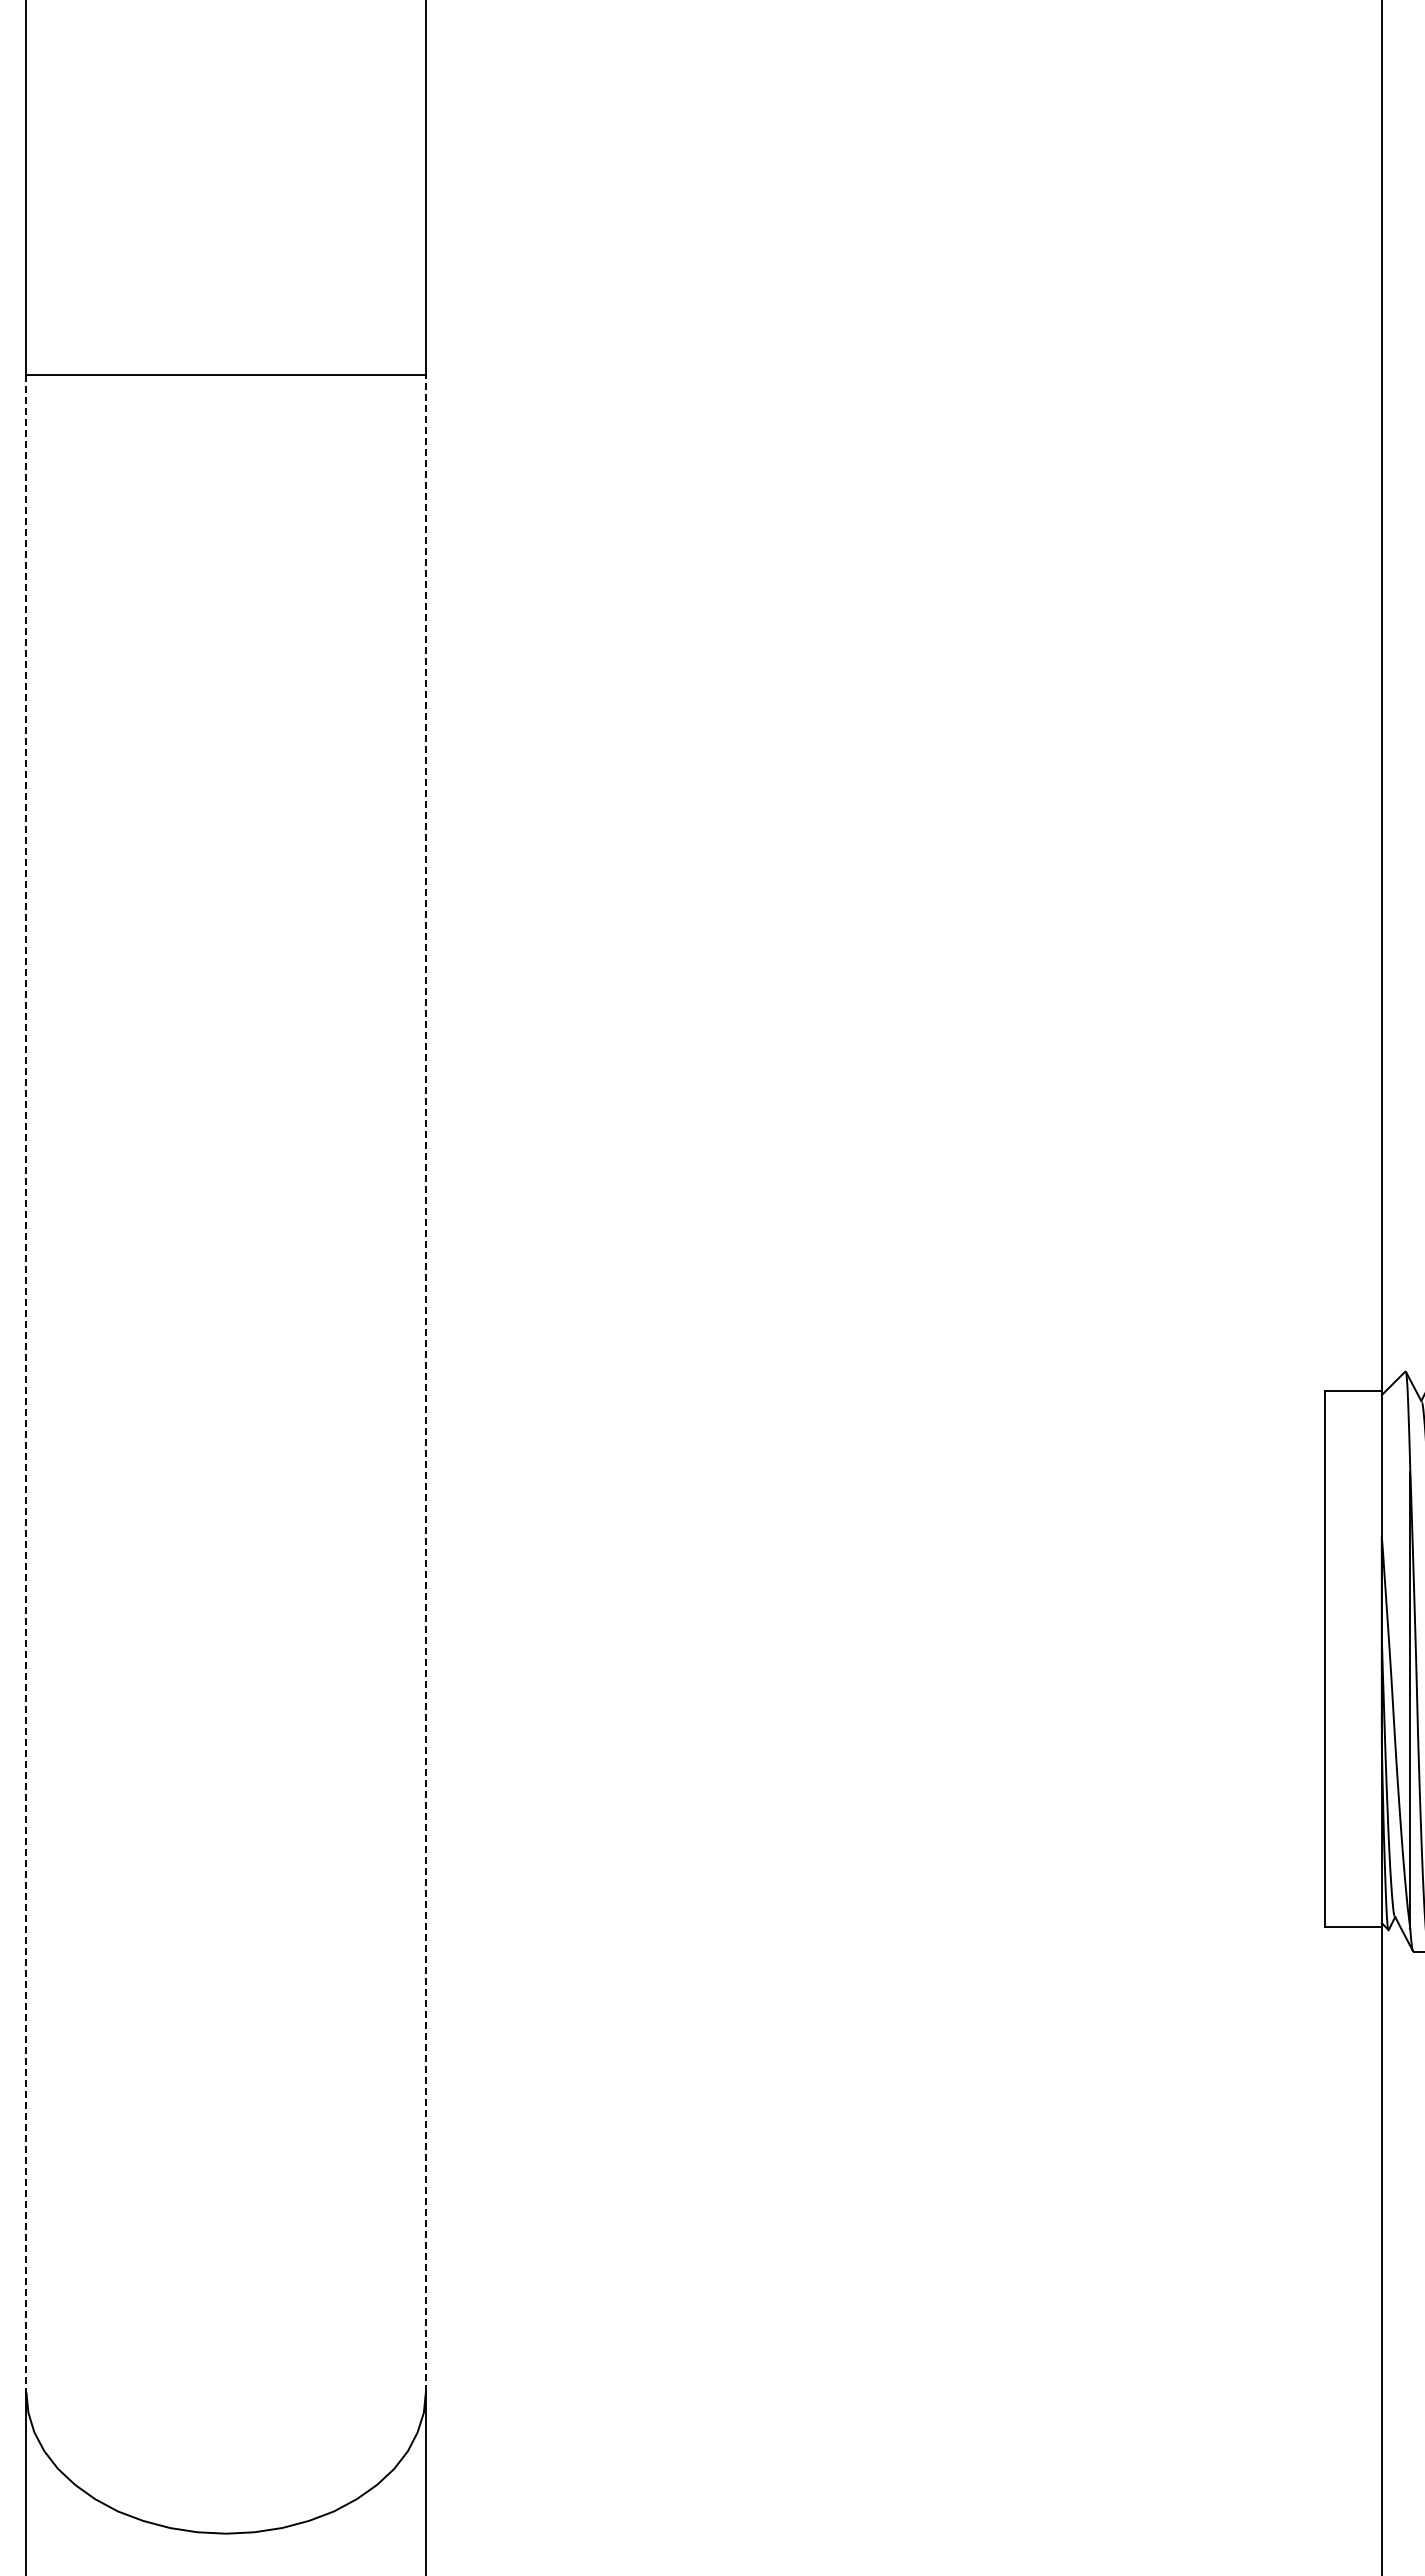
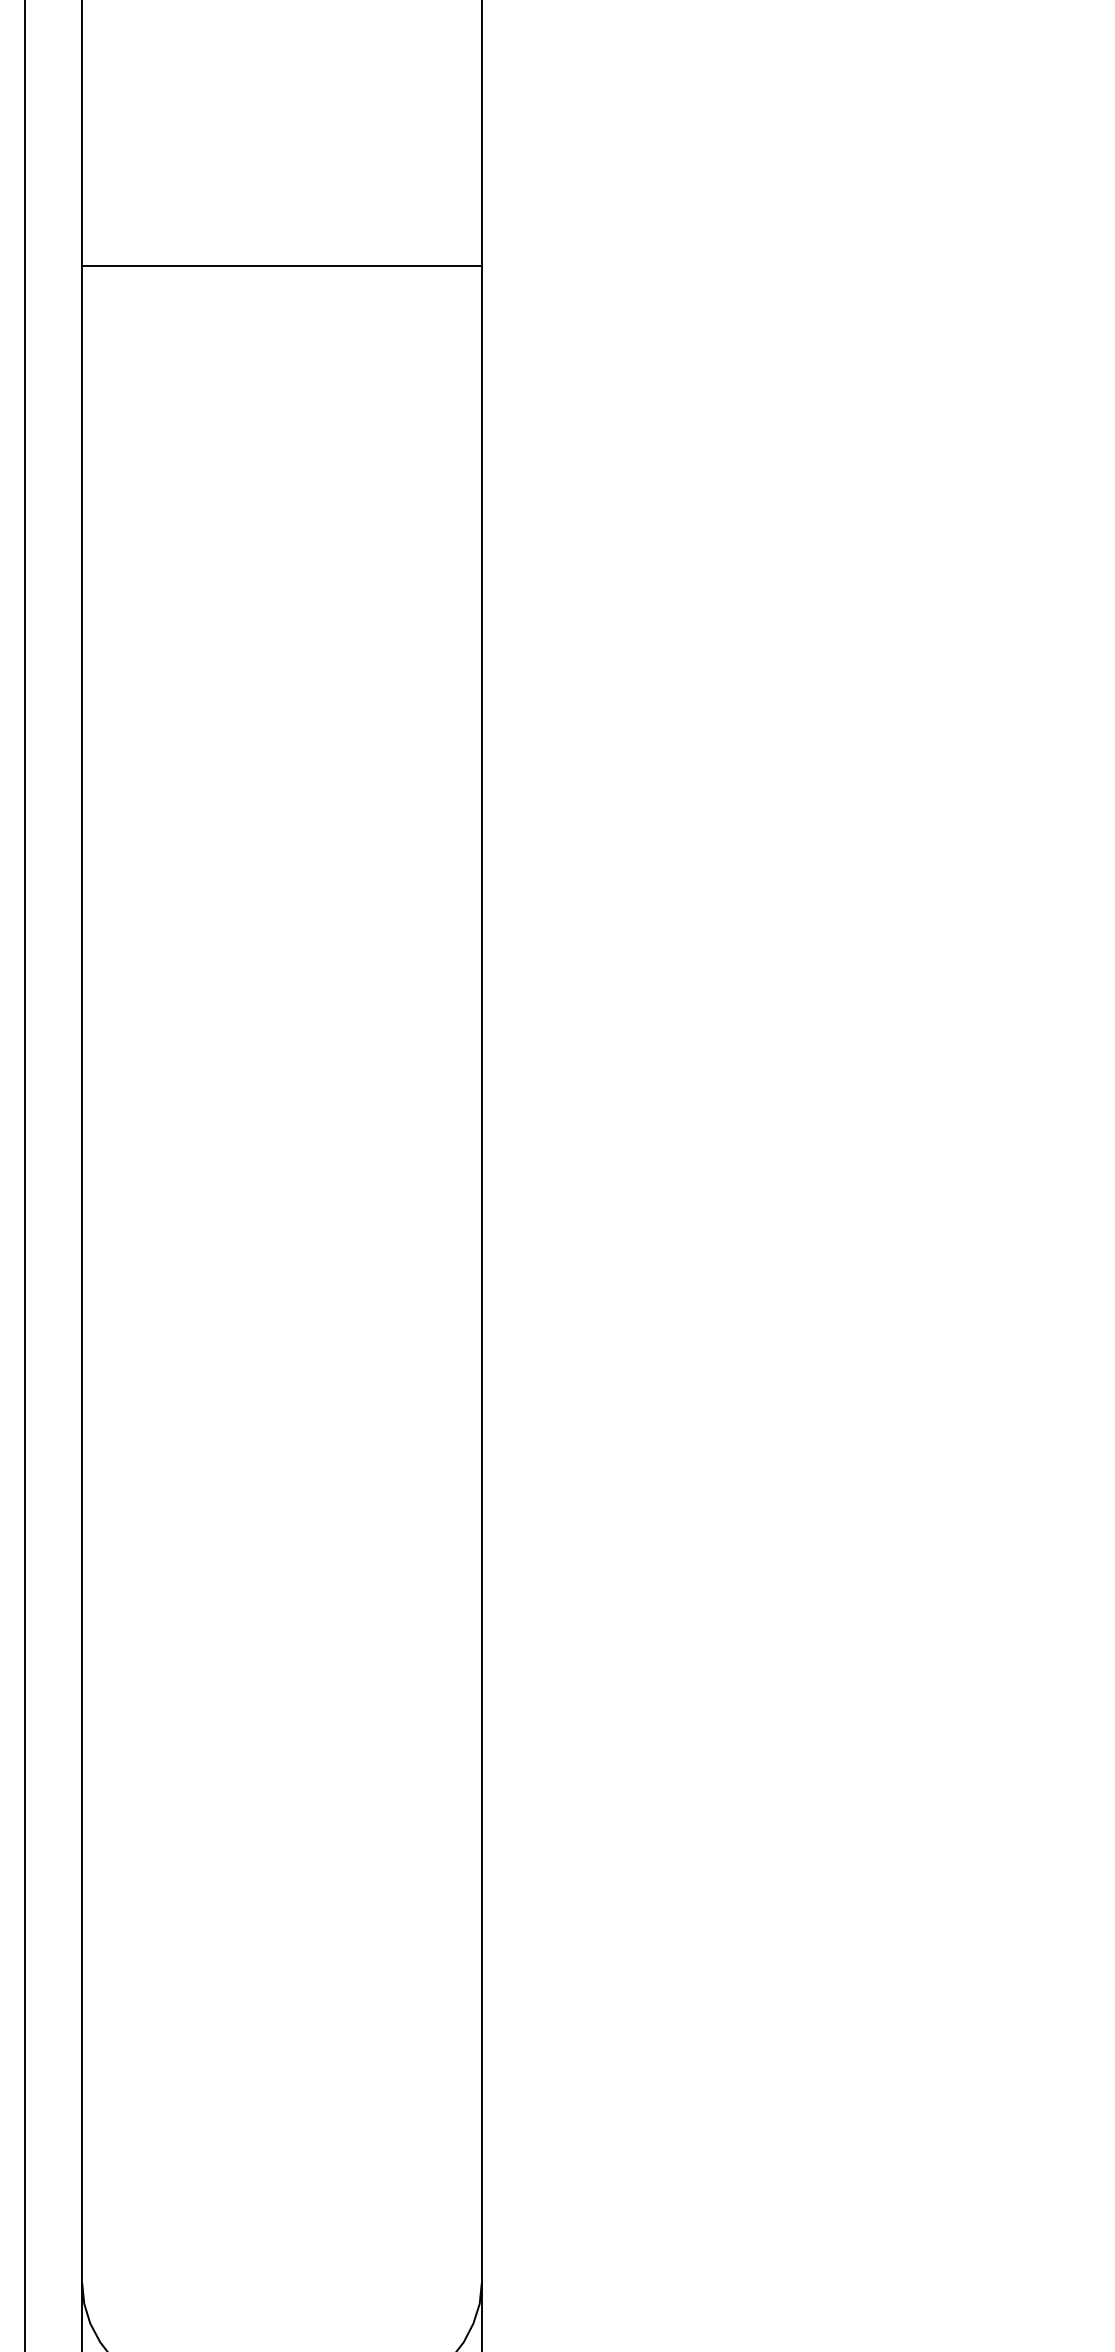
line: (26, 1383) -> (82, 1274), dashed -> solid
line: (425, 1383) -> (481, 1274), dashed -> solid

